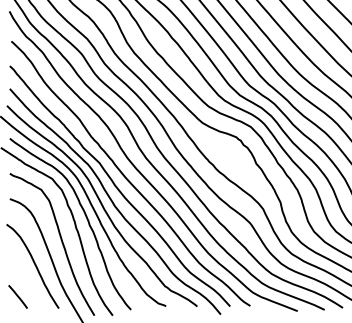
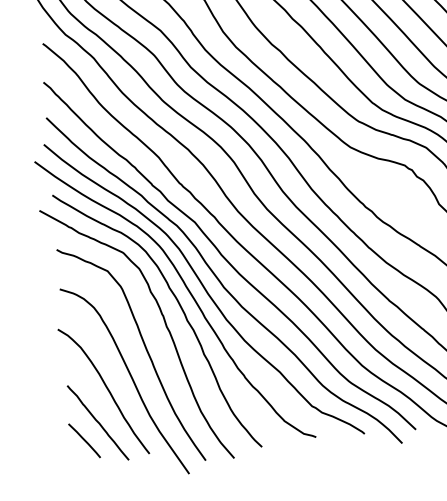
line: (27, 285) -> (97, 421), added

